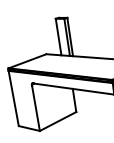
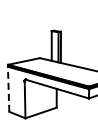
line: (13, 98) -> (8, 89), solid -> dashed

